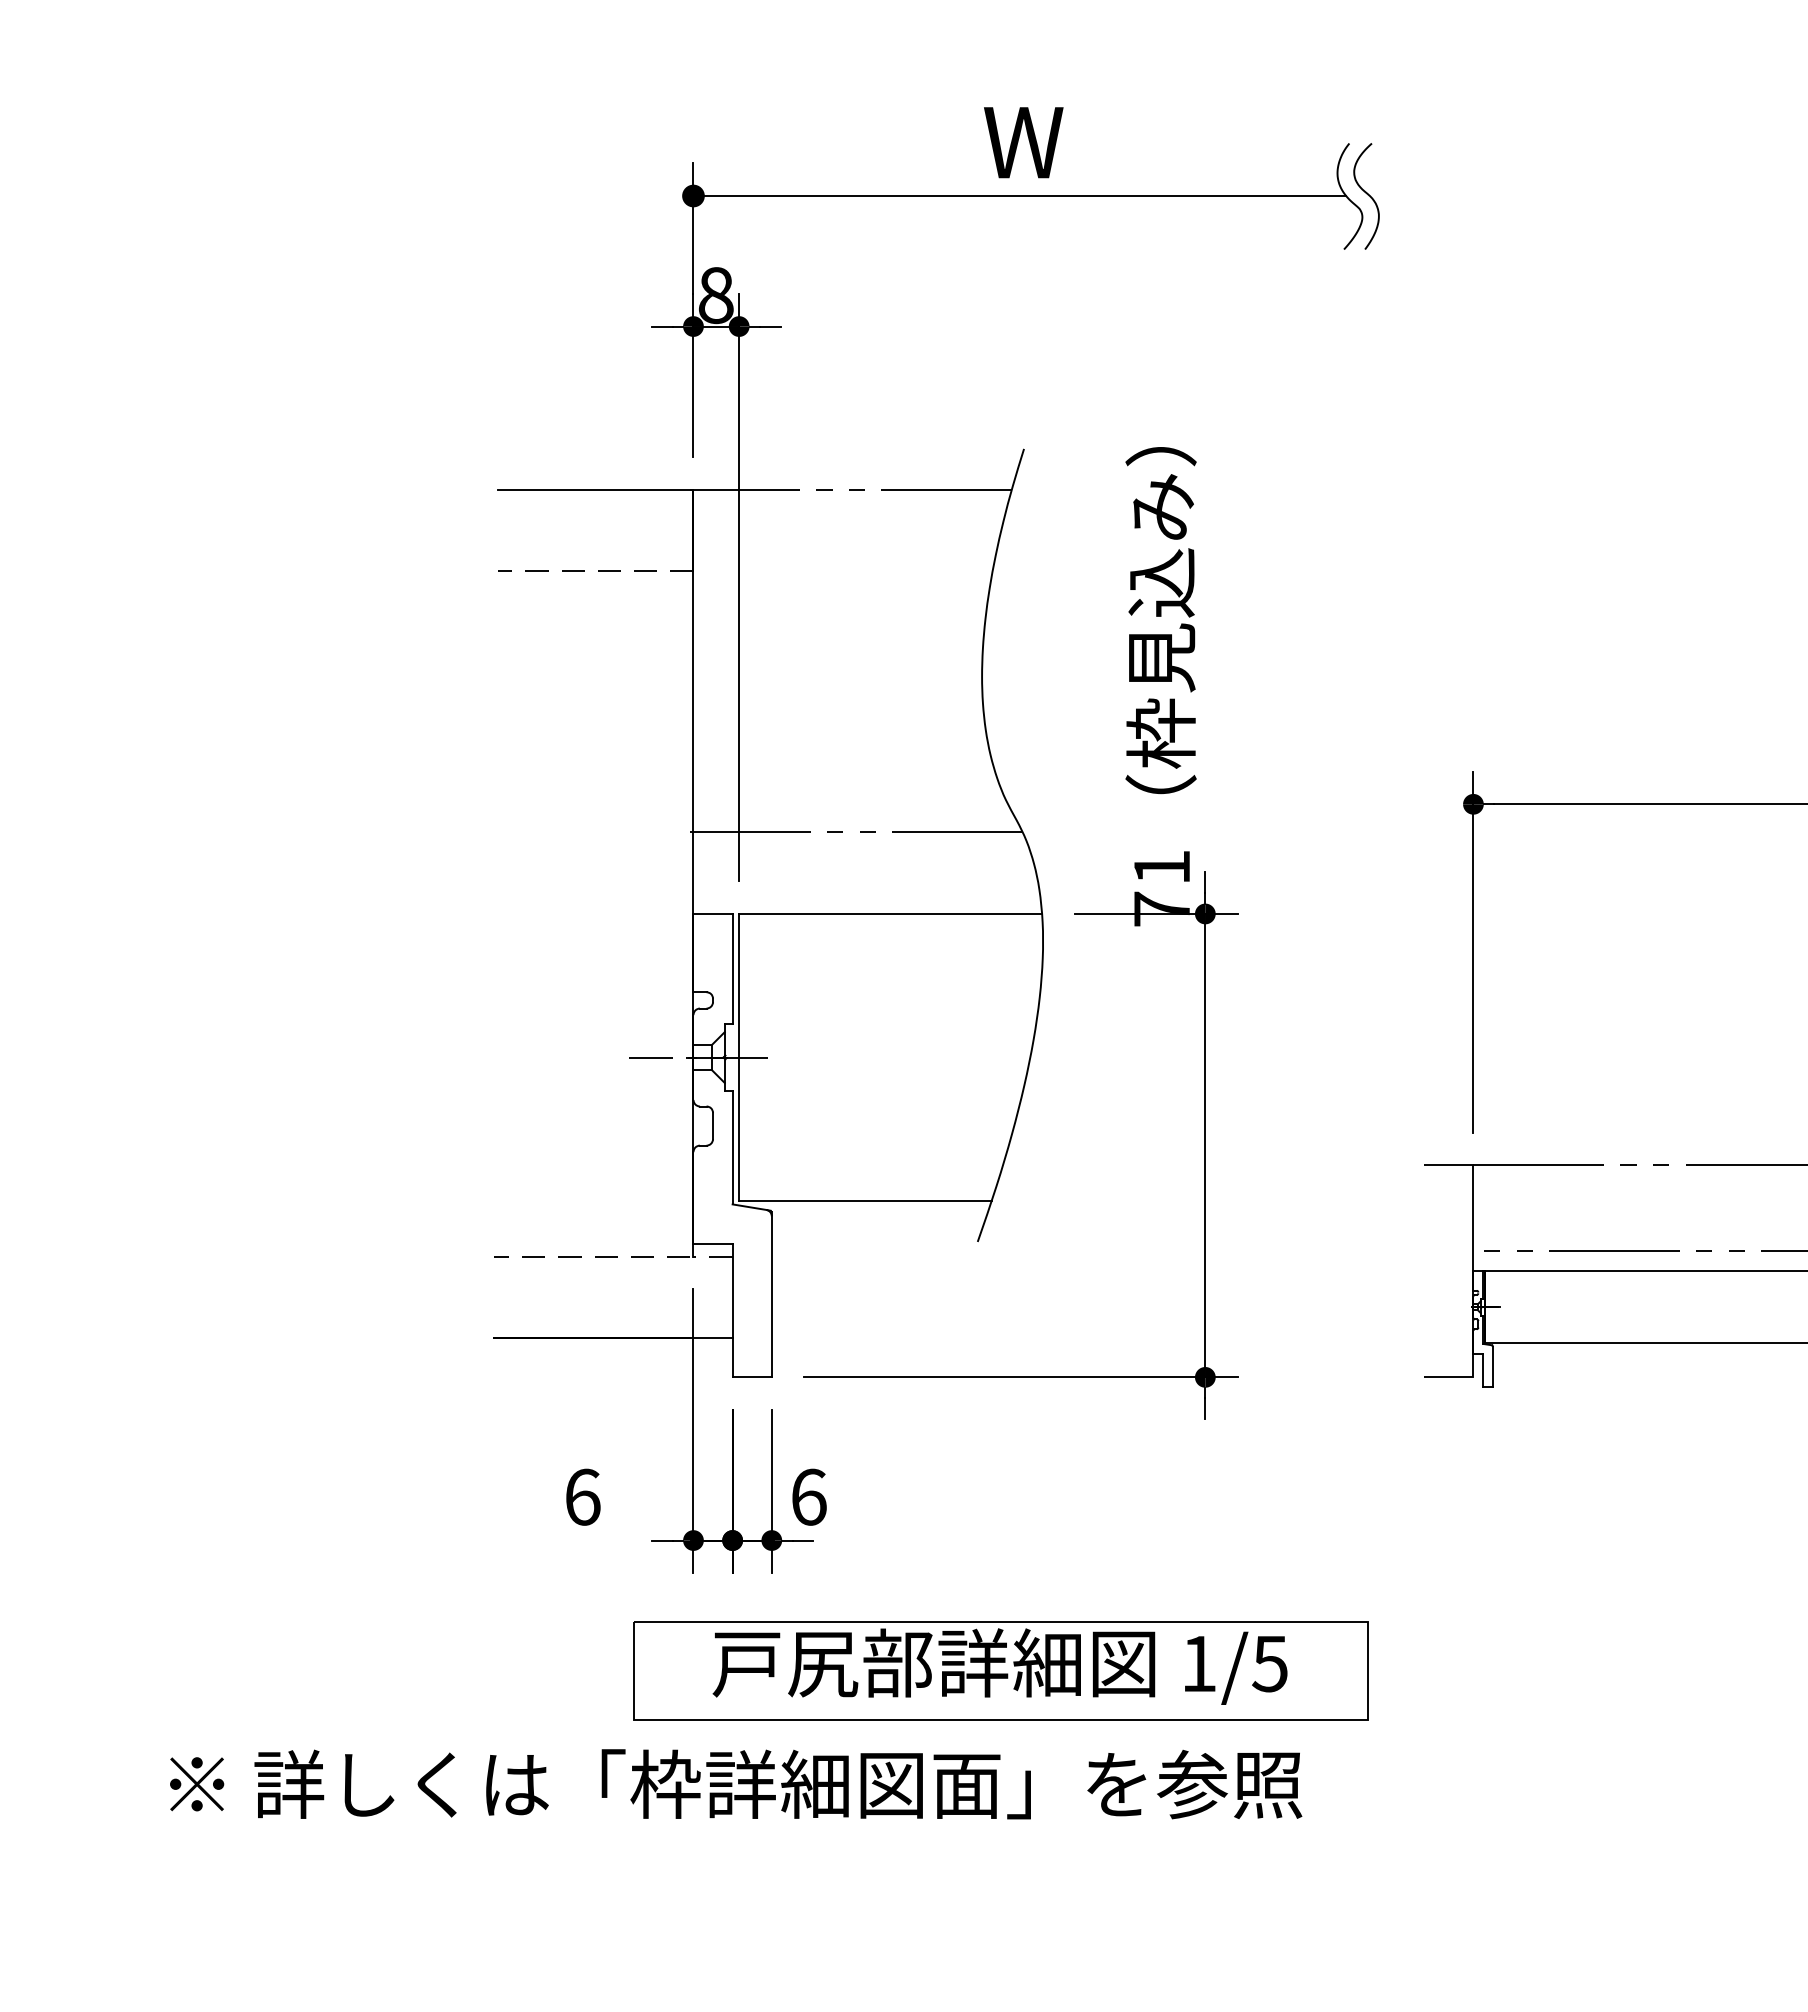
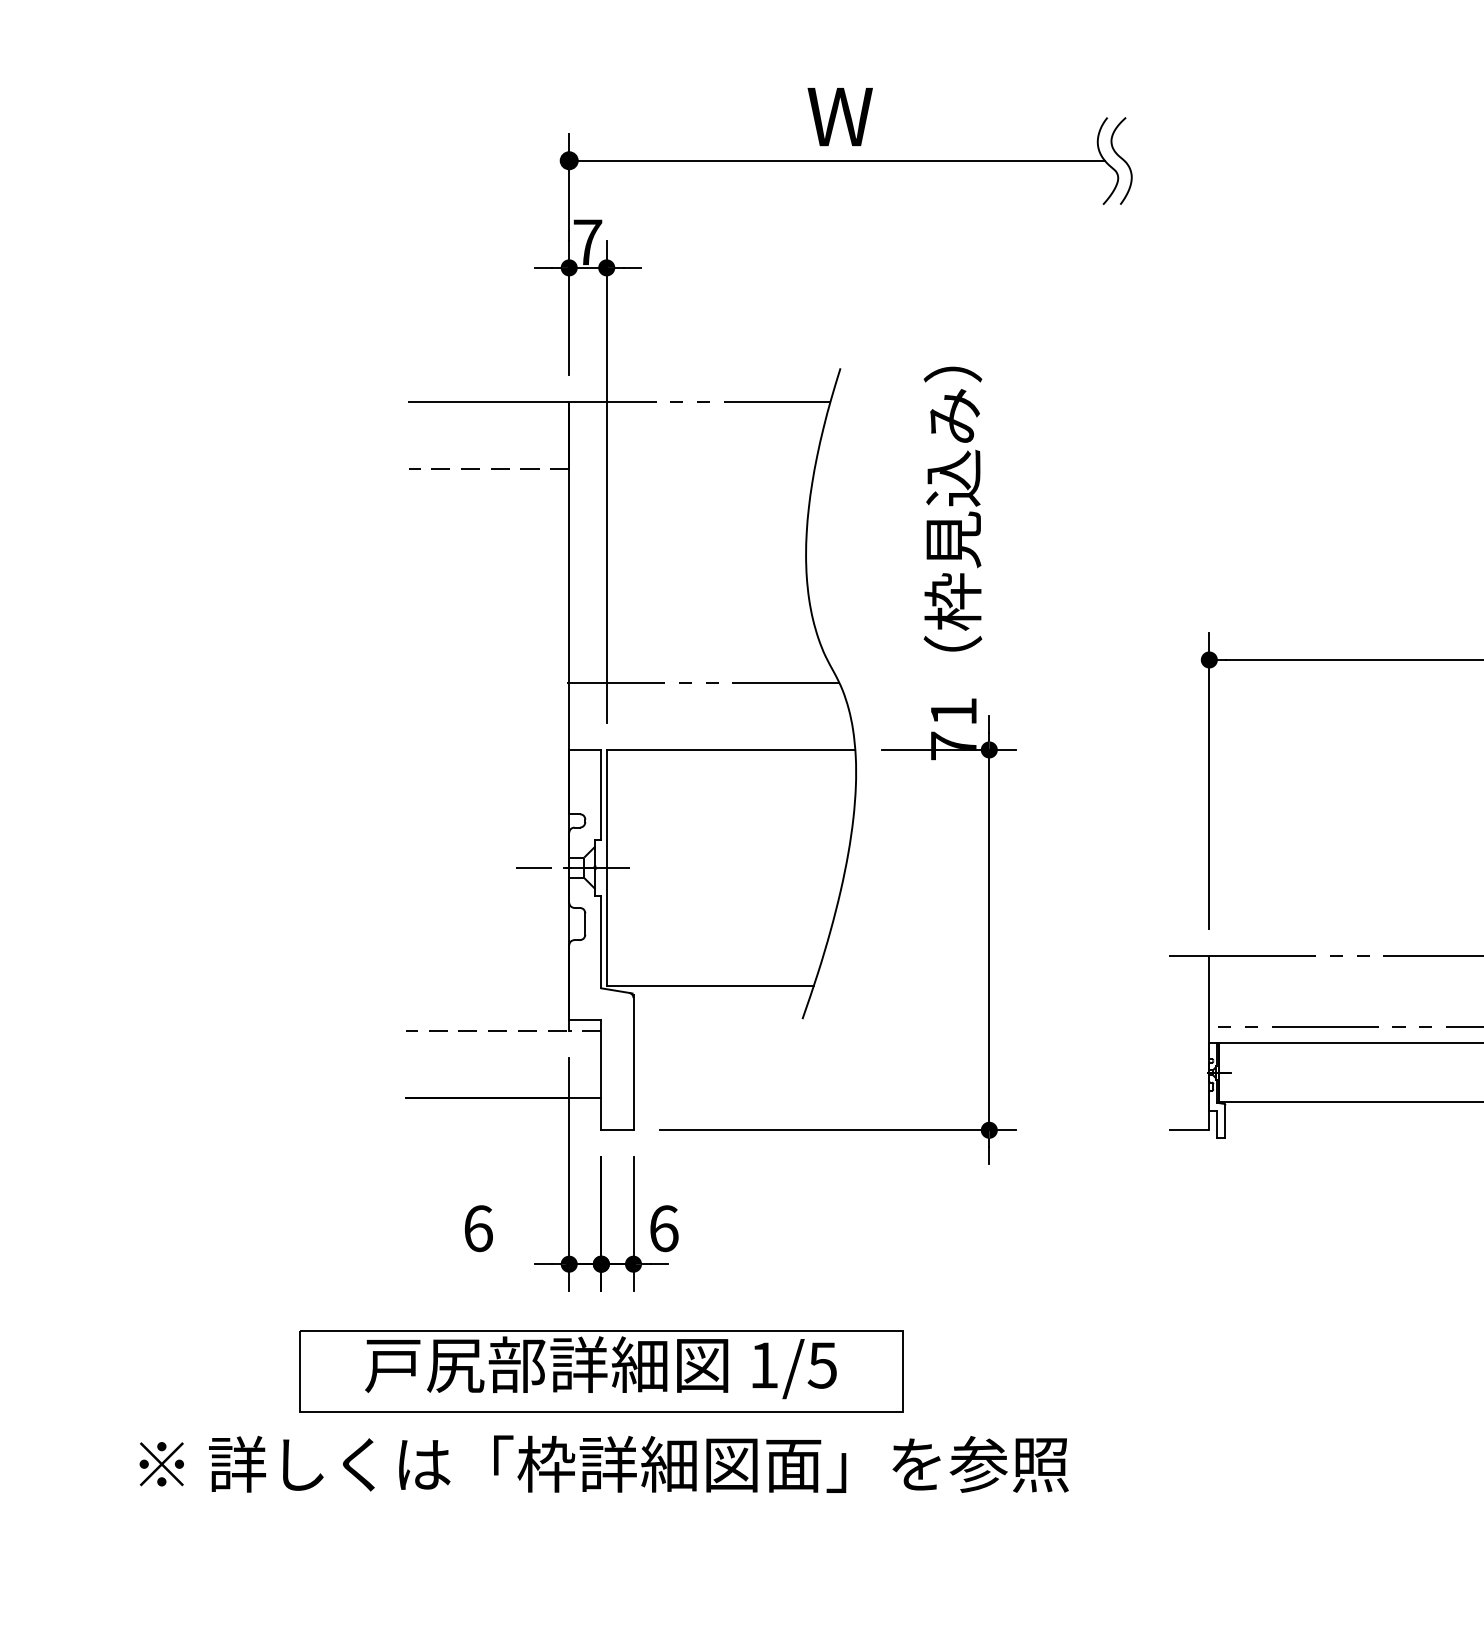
text: (716, 295) -> (588, 242), 8 -> 7
part: (1000, 1670) -> (601, 1370), moved

